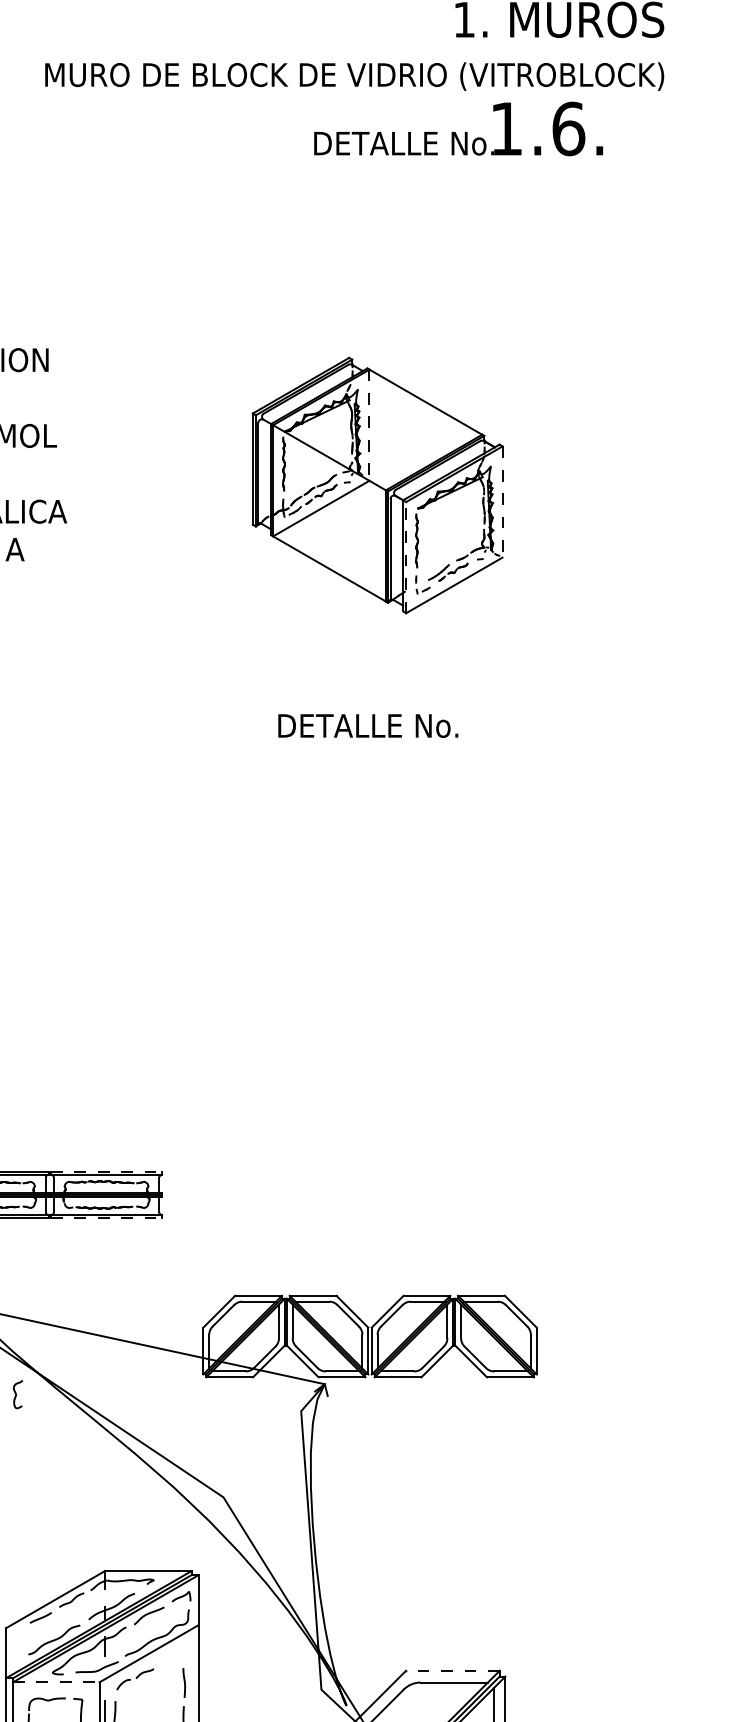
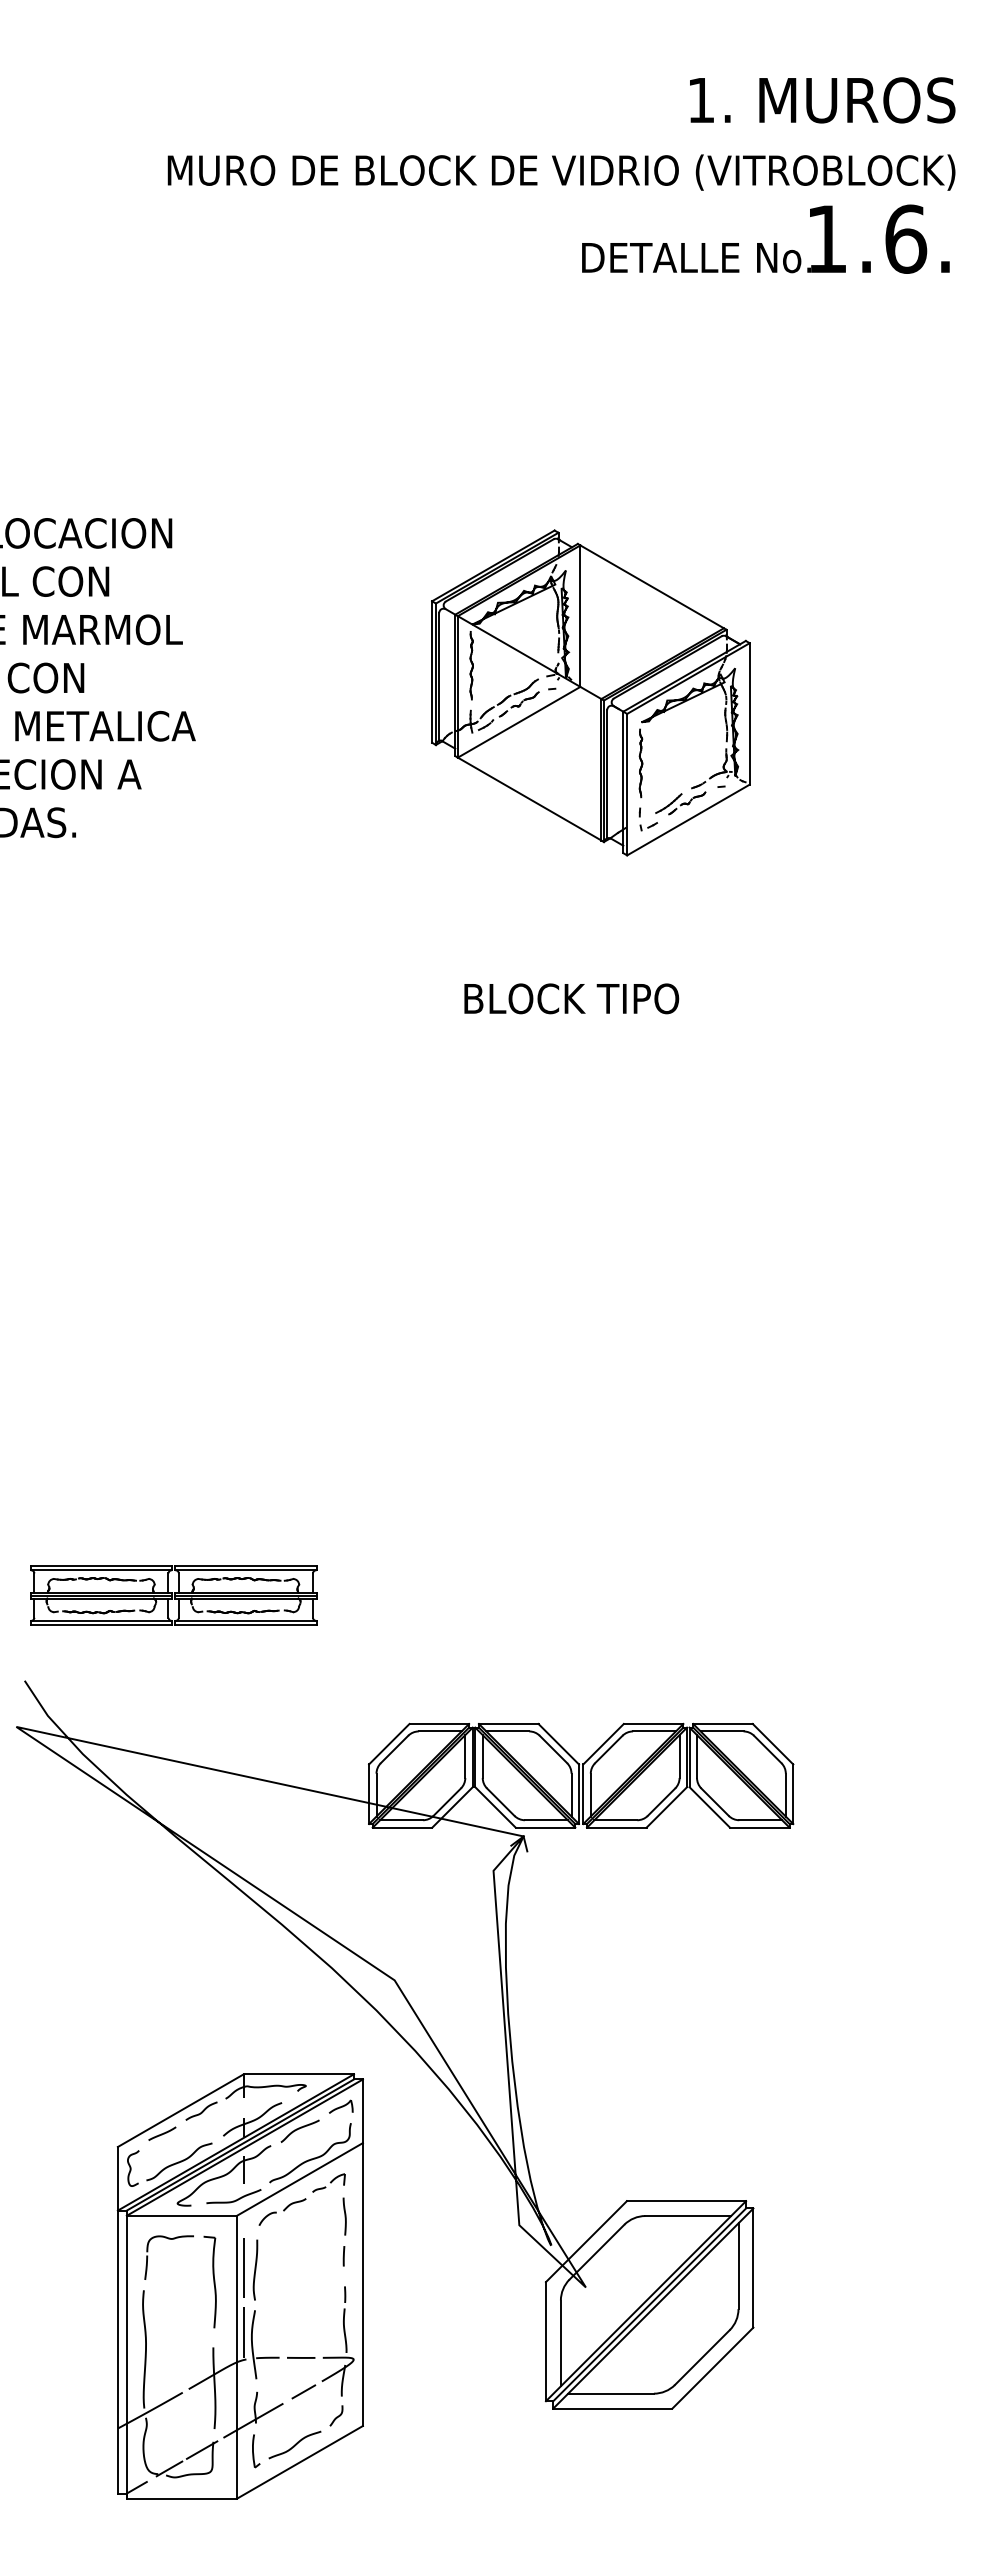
text: (458, 128) -> (765, 238), moved
line: (369, 425) -> (580, 616), dashed -> solid
line: (502, 501) -> (749, 713), dashed -> solid
line: (406, 557) -> (627, 784), dashed -> solid
text: (369, 725) -> (580, 998), DETALLE No. -> BLOCK TIPO
line: (106, 1171) -> (245, 1565), dashed -> solid
line: (106, 1218) -> (245, 1625), dashed -> solid
curve: (16, 1394) -> (131, 2168), moved
part: (171, 1656) -> (328, 2182), added
line: (452, 1671) -> (686, 2201), dashed -> solid
line: (56, 1682) -> (182, 2215), dashed -> solid

